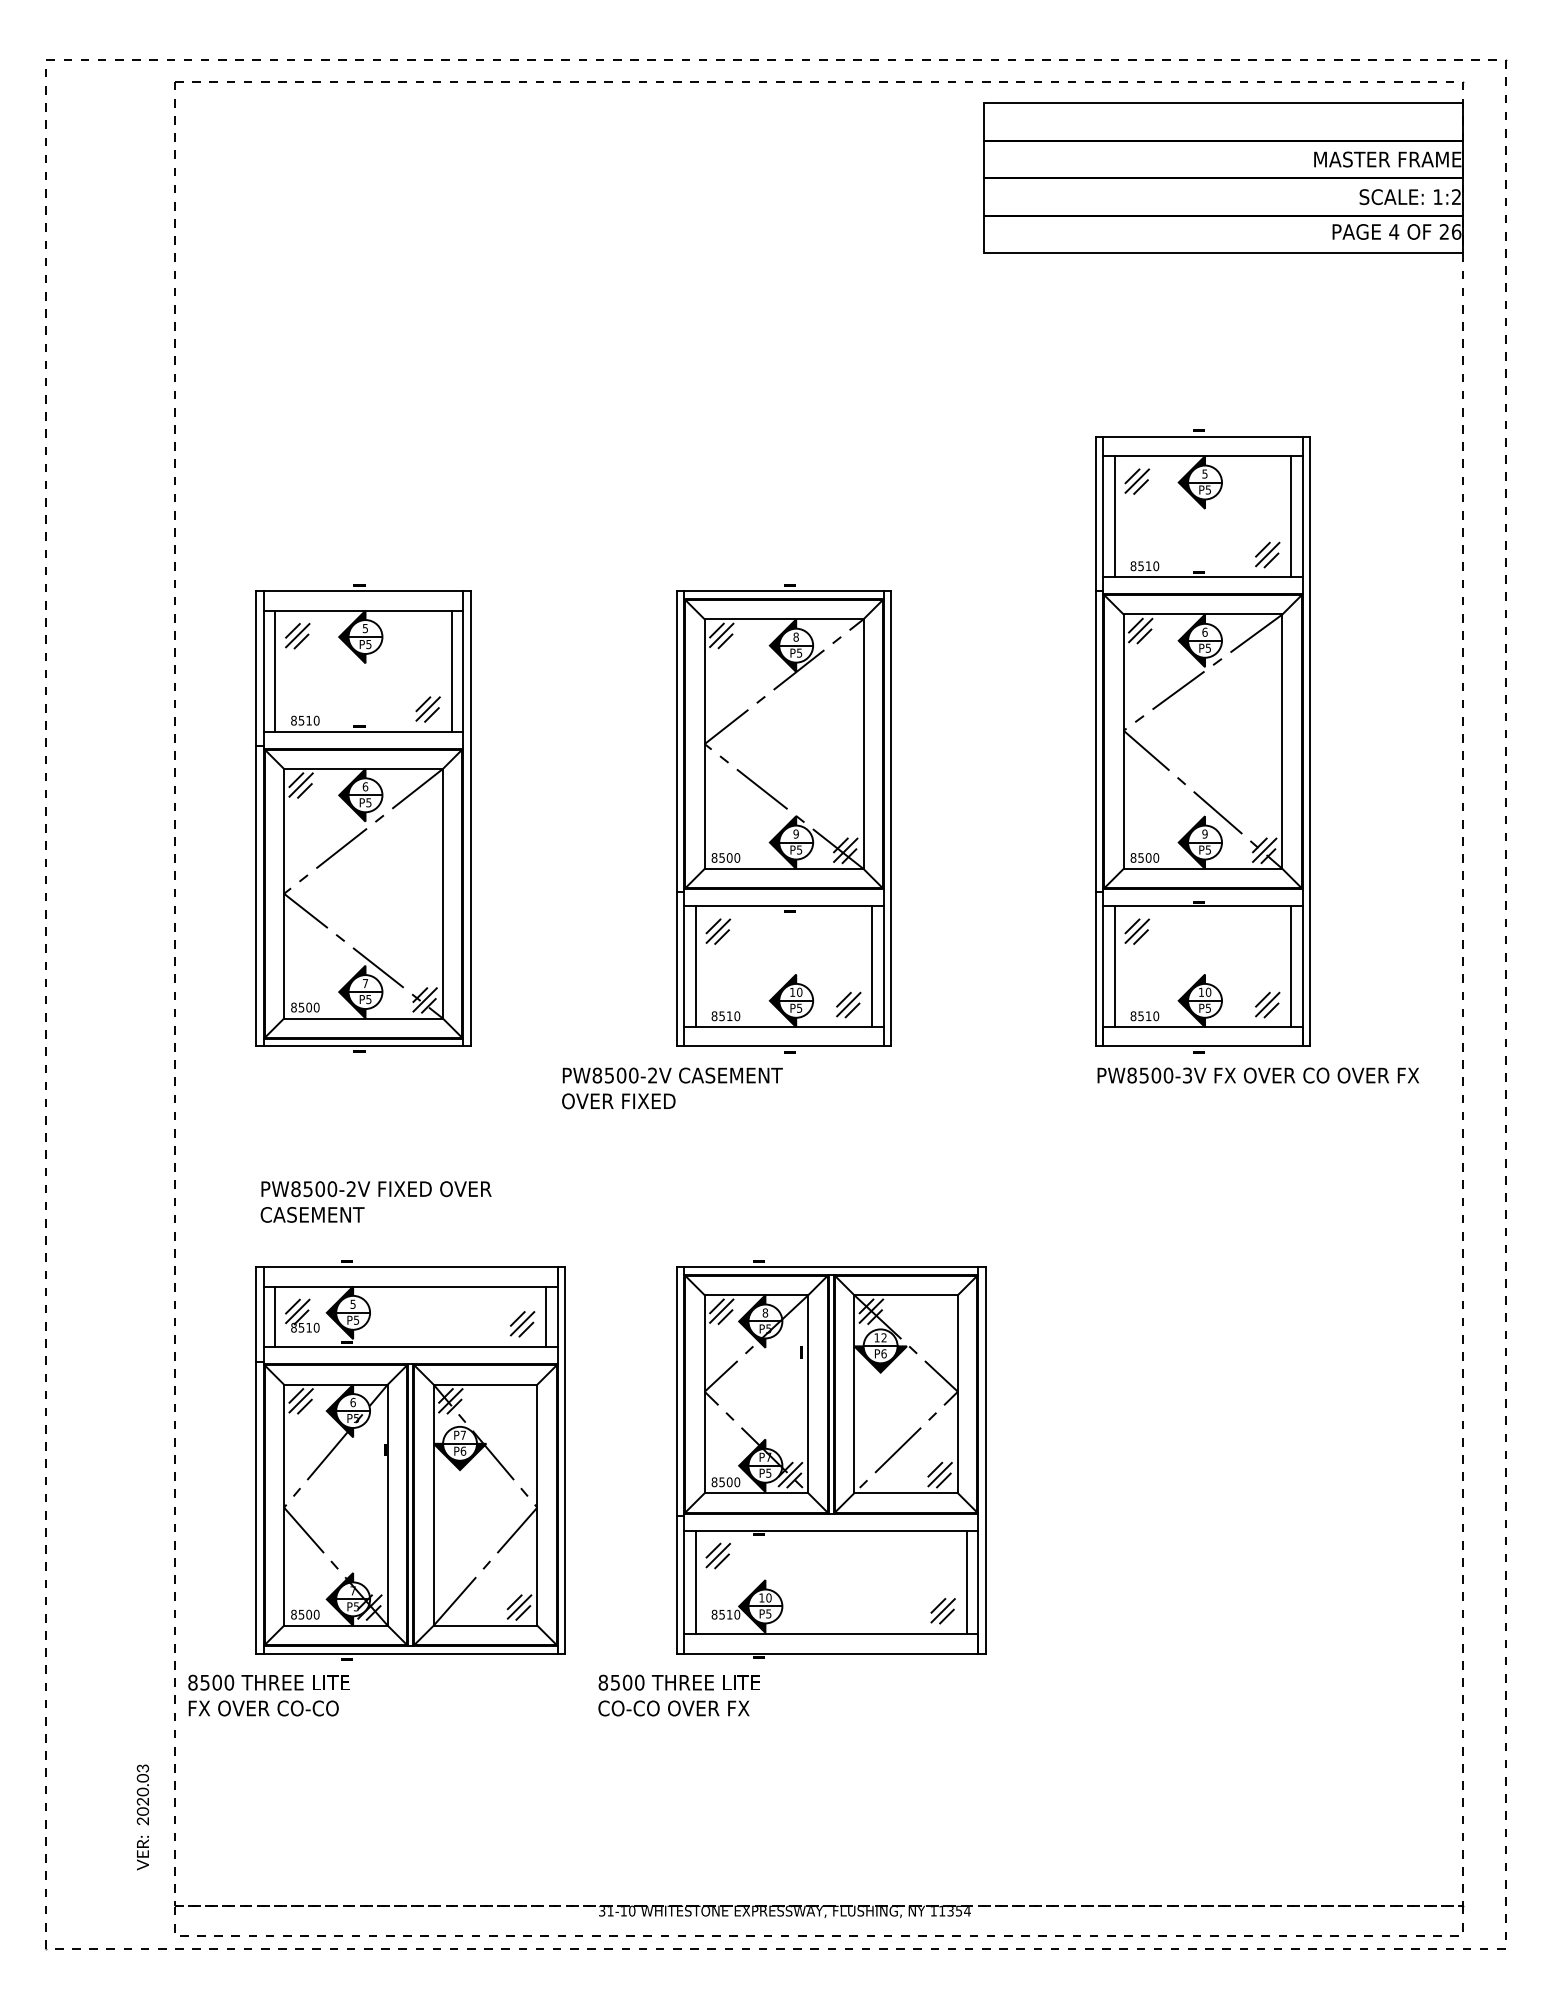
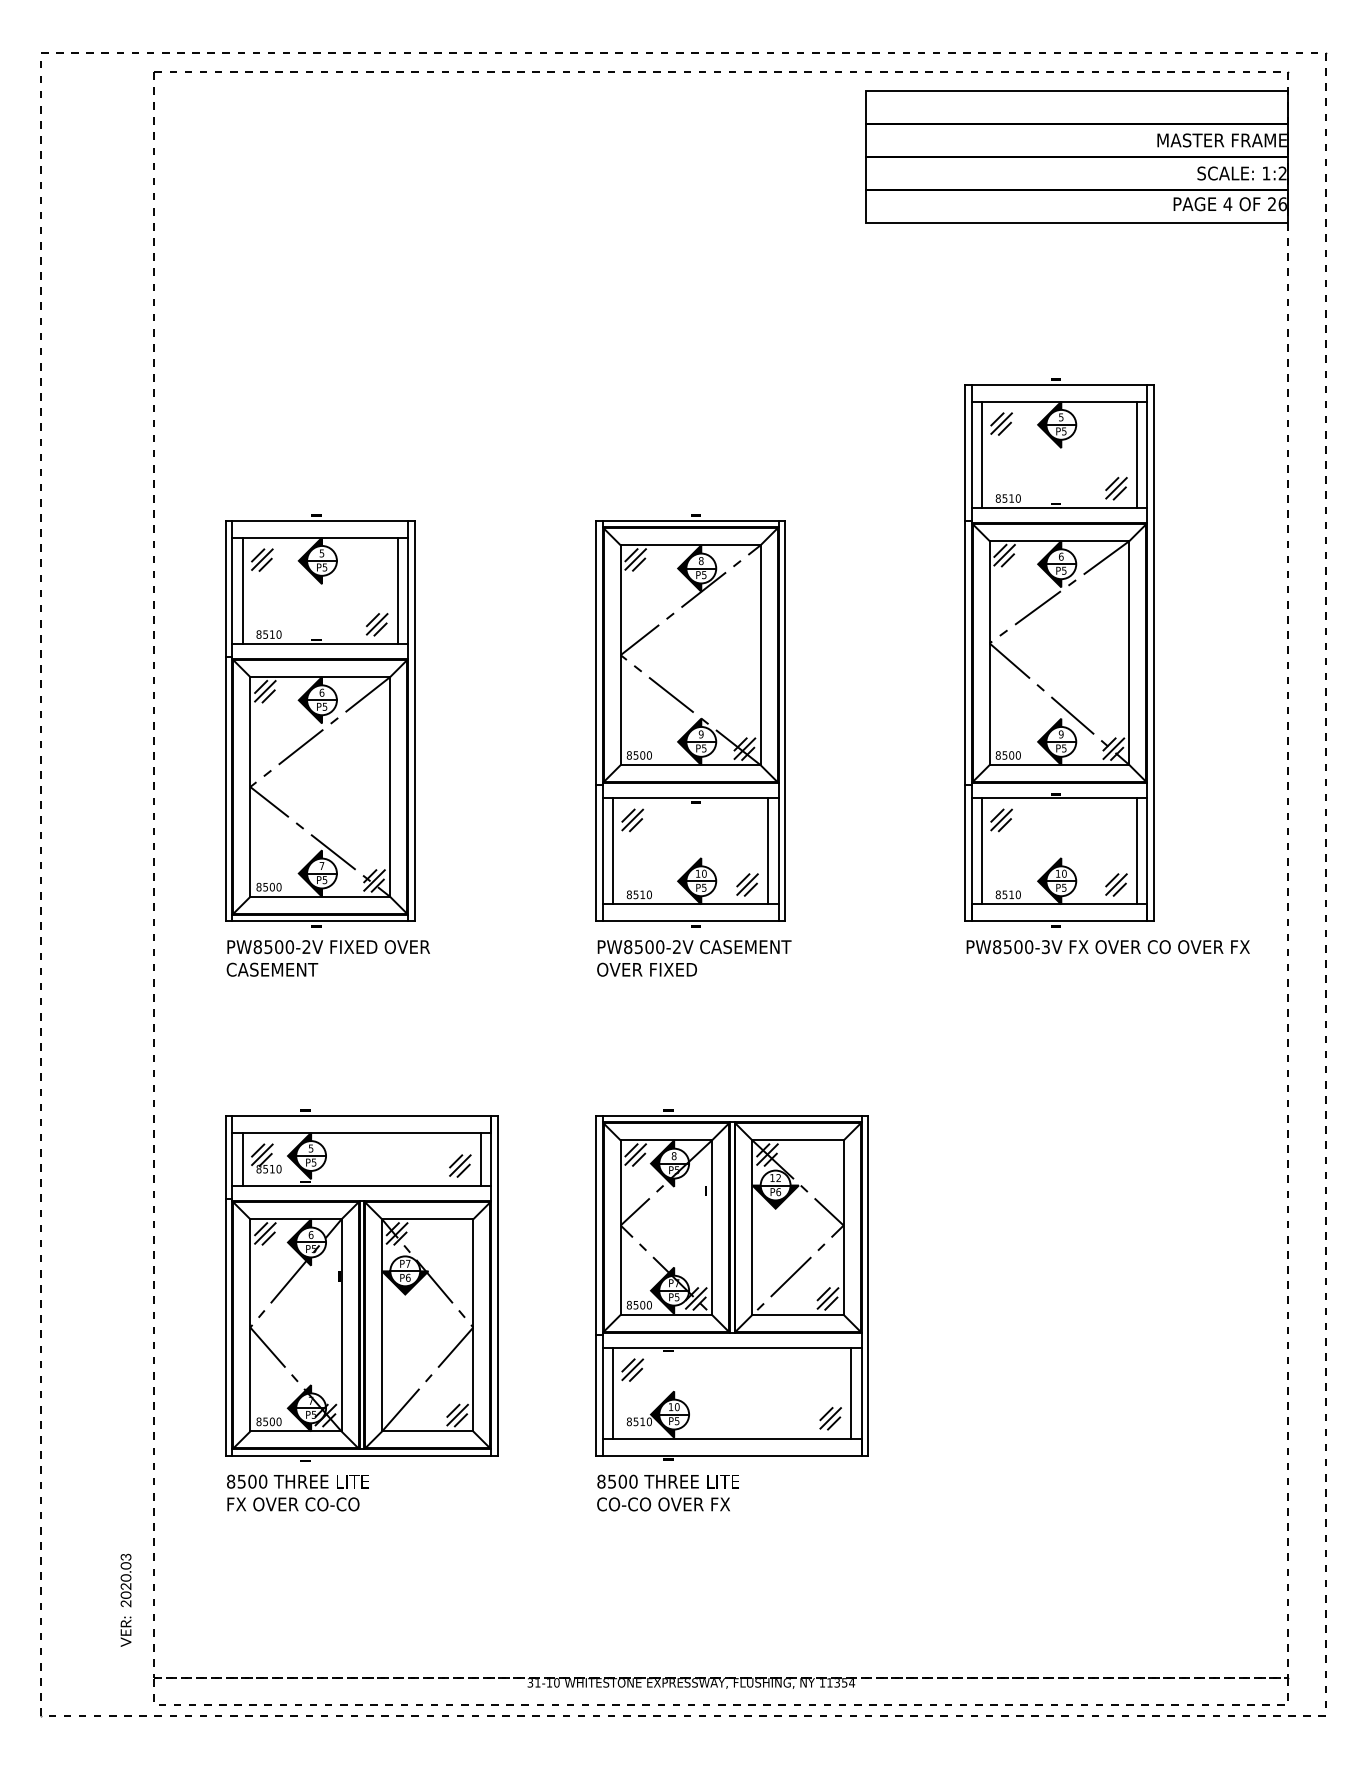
text: (672, 1088) -> (694, 958), moved
text: (375, 1202) -> (327, 958), moved
text: (268, 1694) -> (297, 1492), moved
text: (678, 1694) -> (667, 1492), moved

